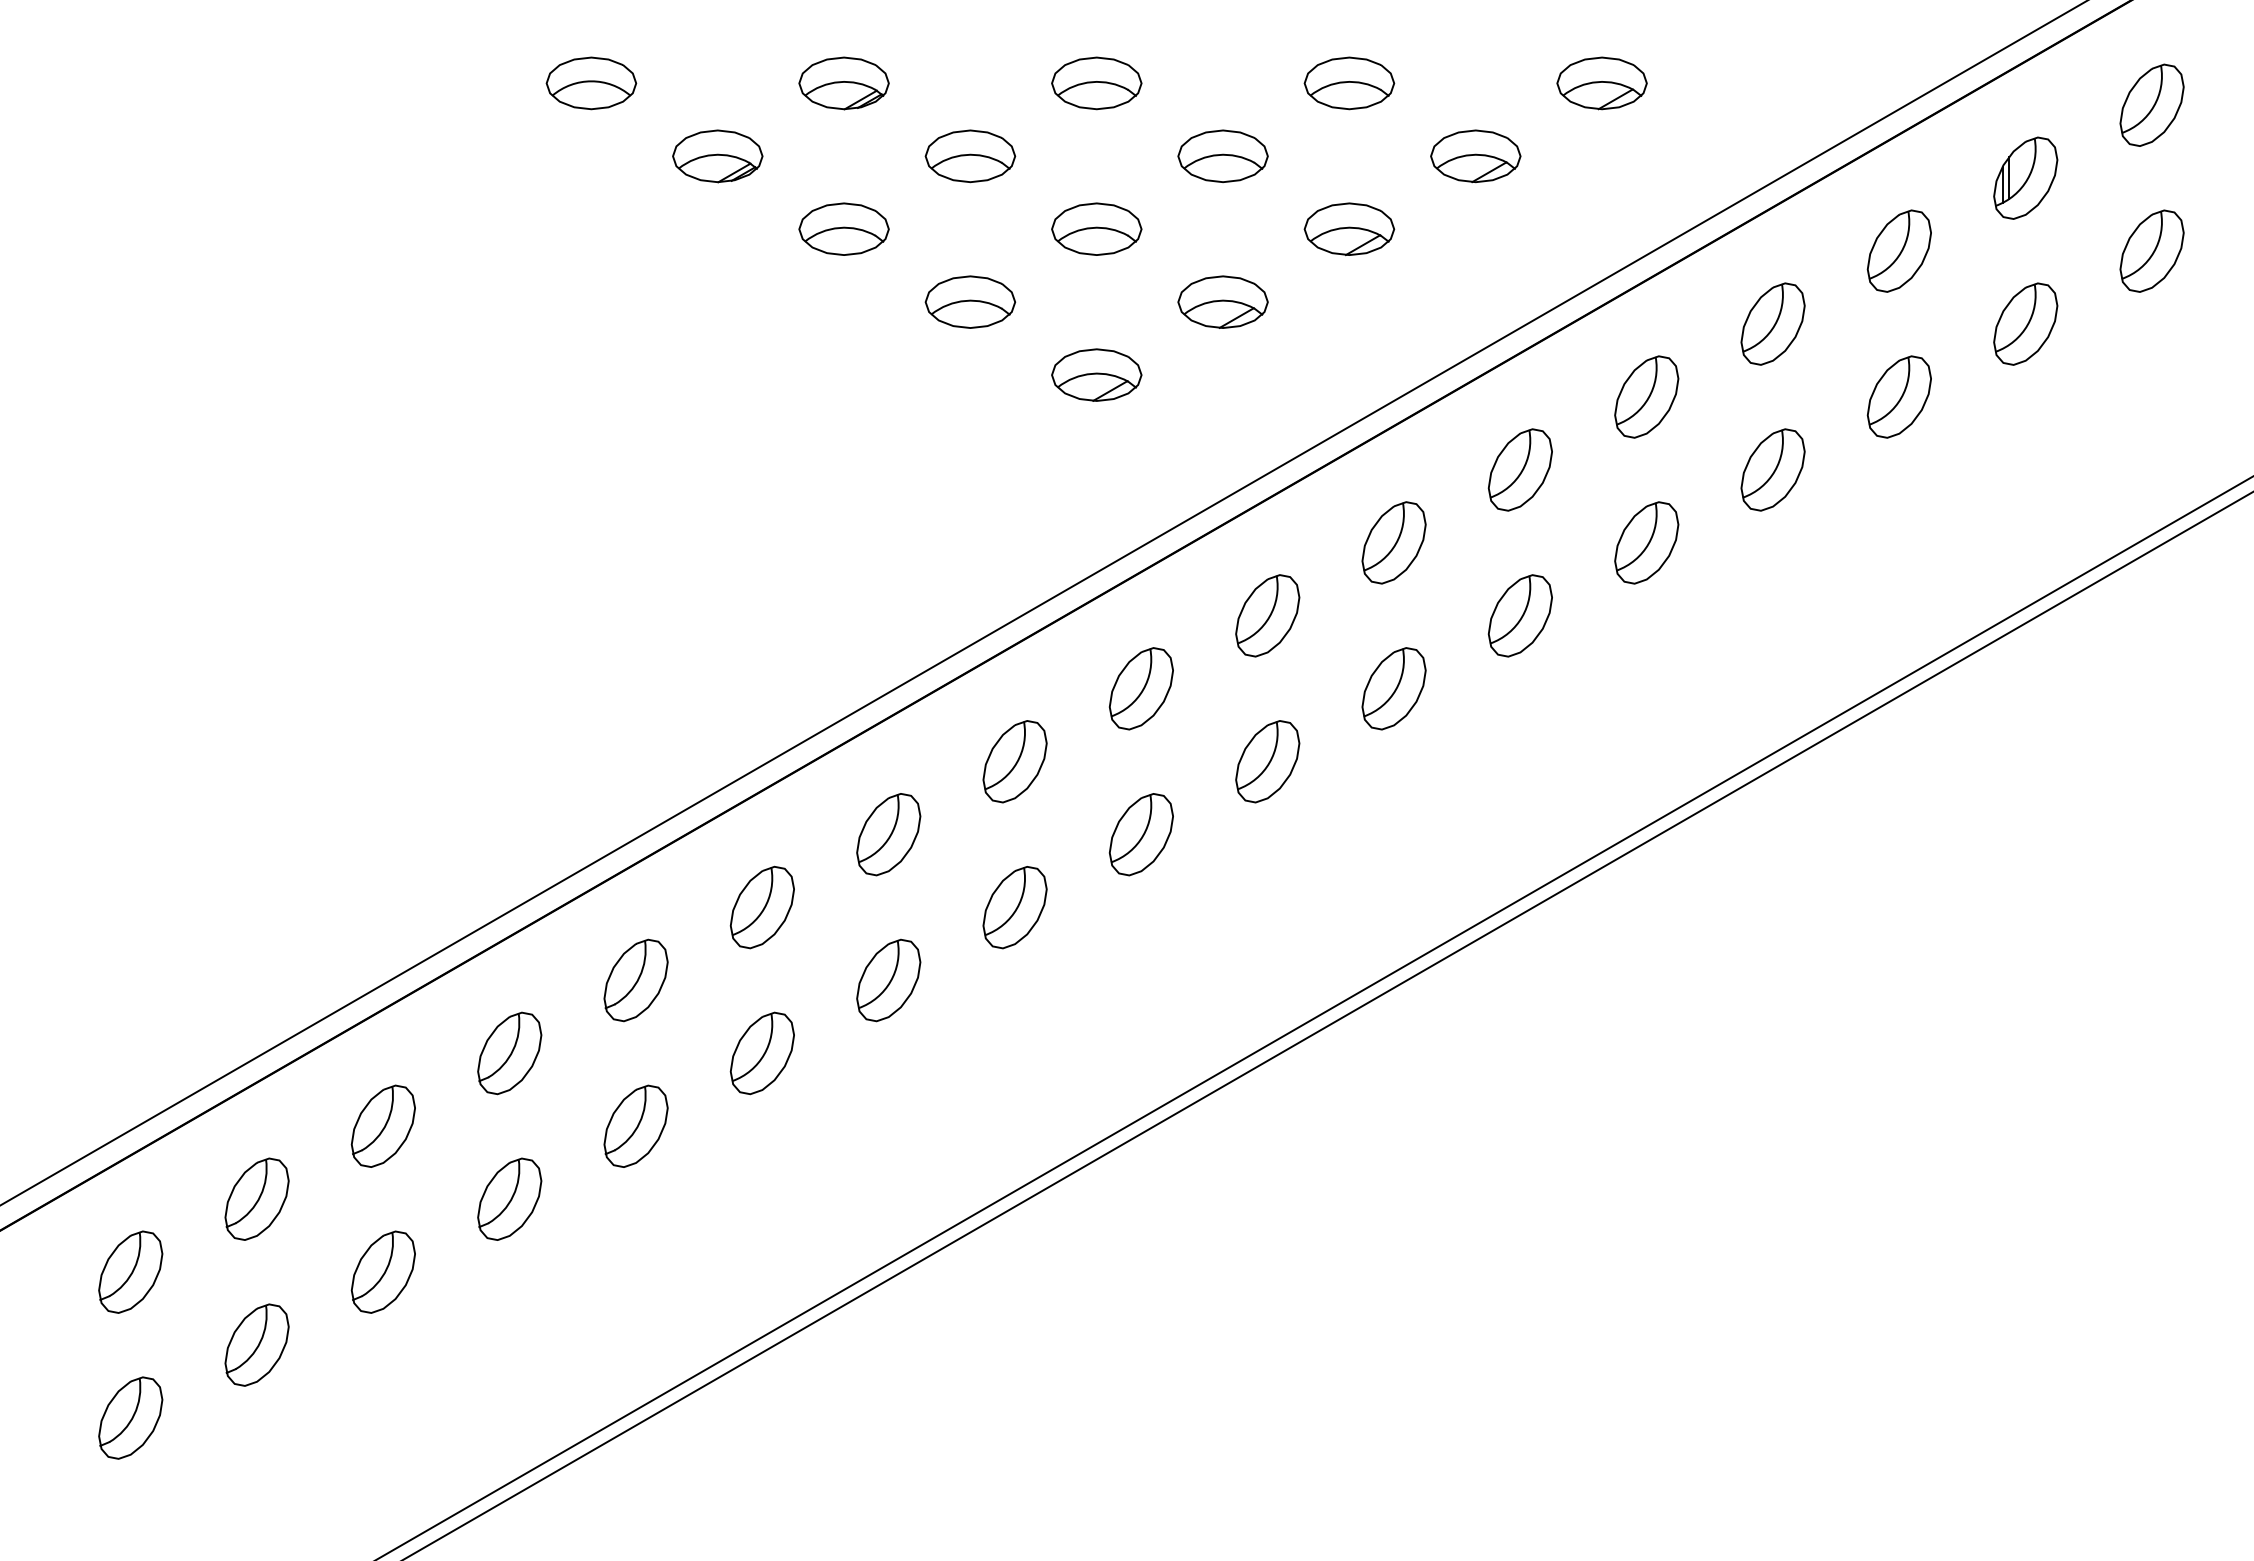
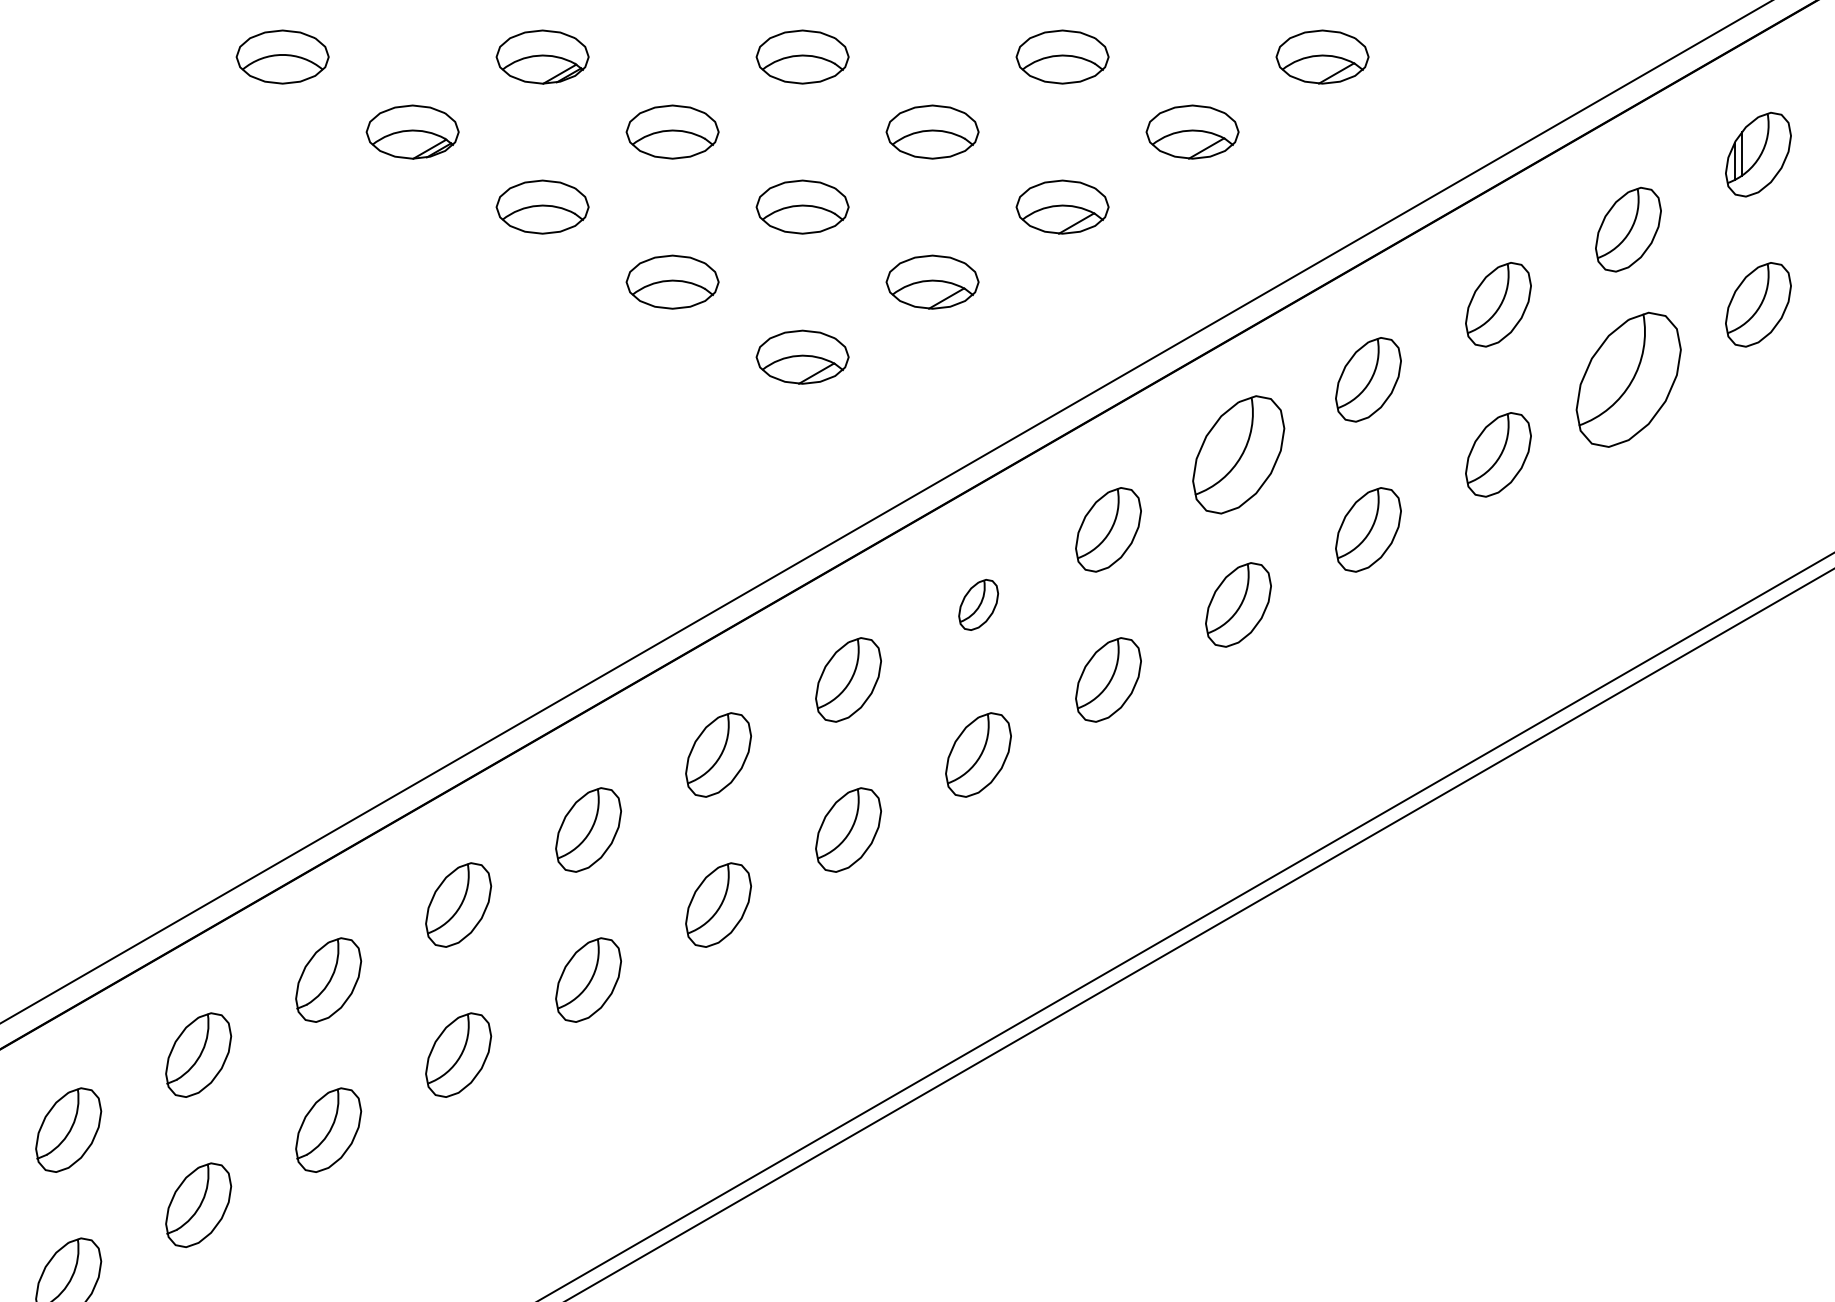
part: (1898, 396) -> (1627, 379), size x1.6
part: (1519, 469) -> (1237, 454), size x1.4
part: (1267, 615) -> (978, 604), size x0.6

